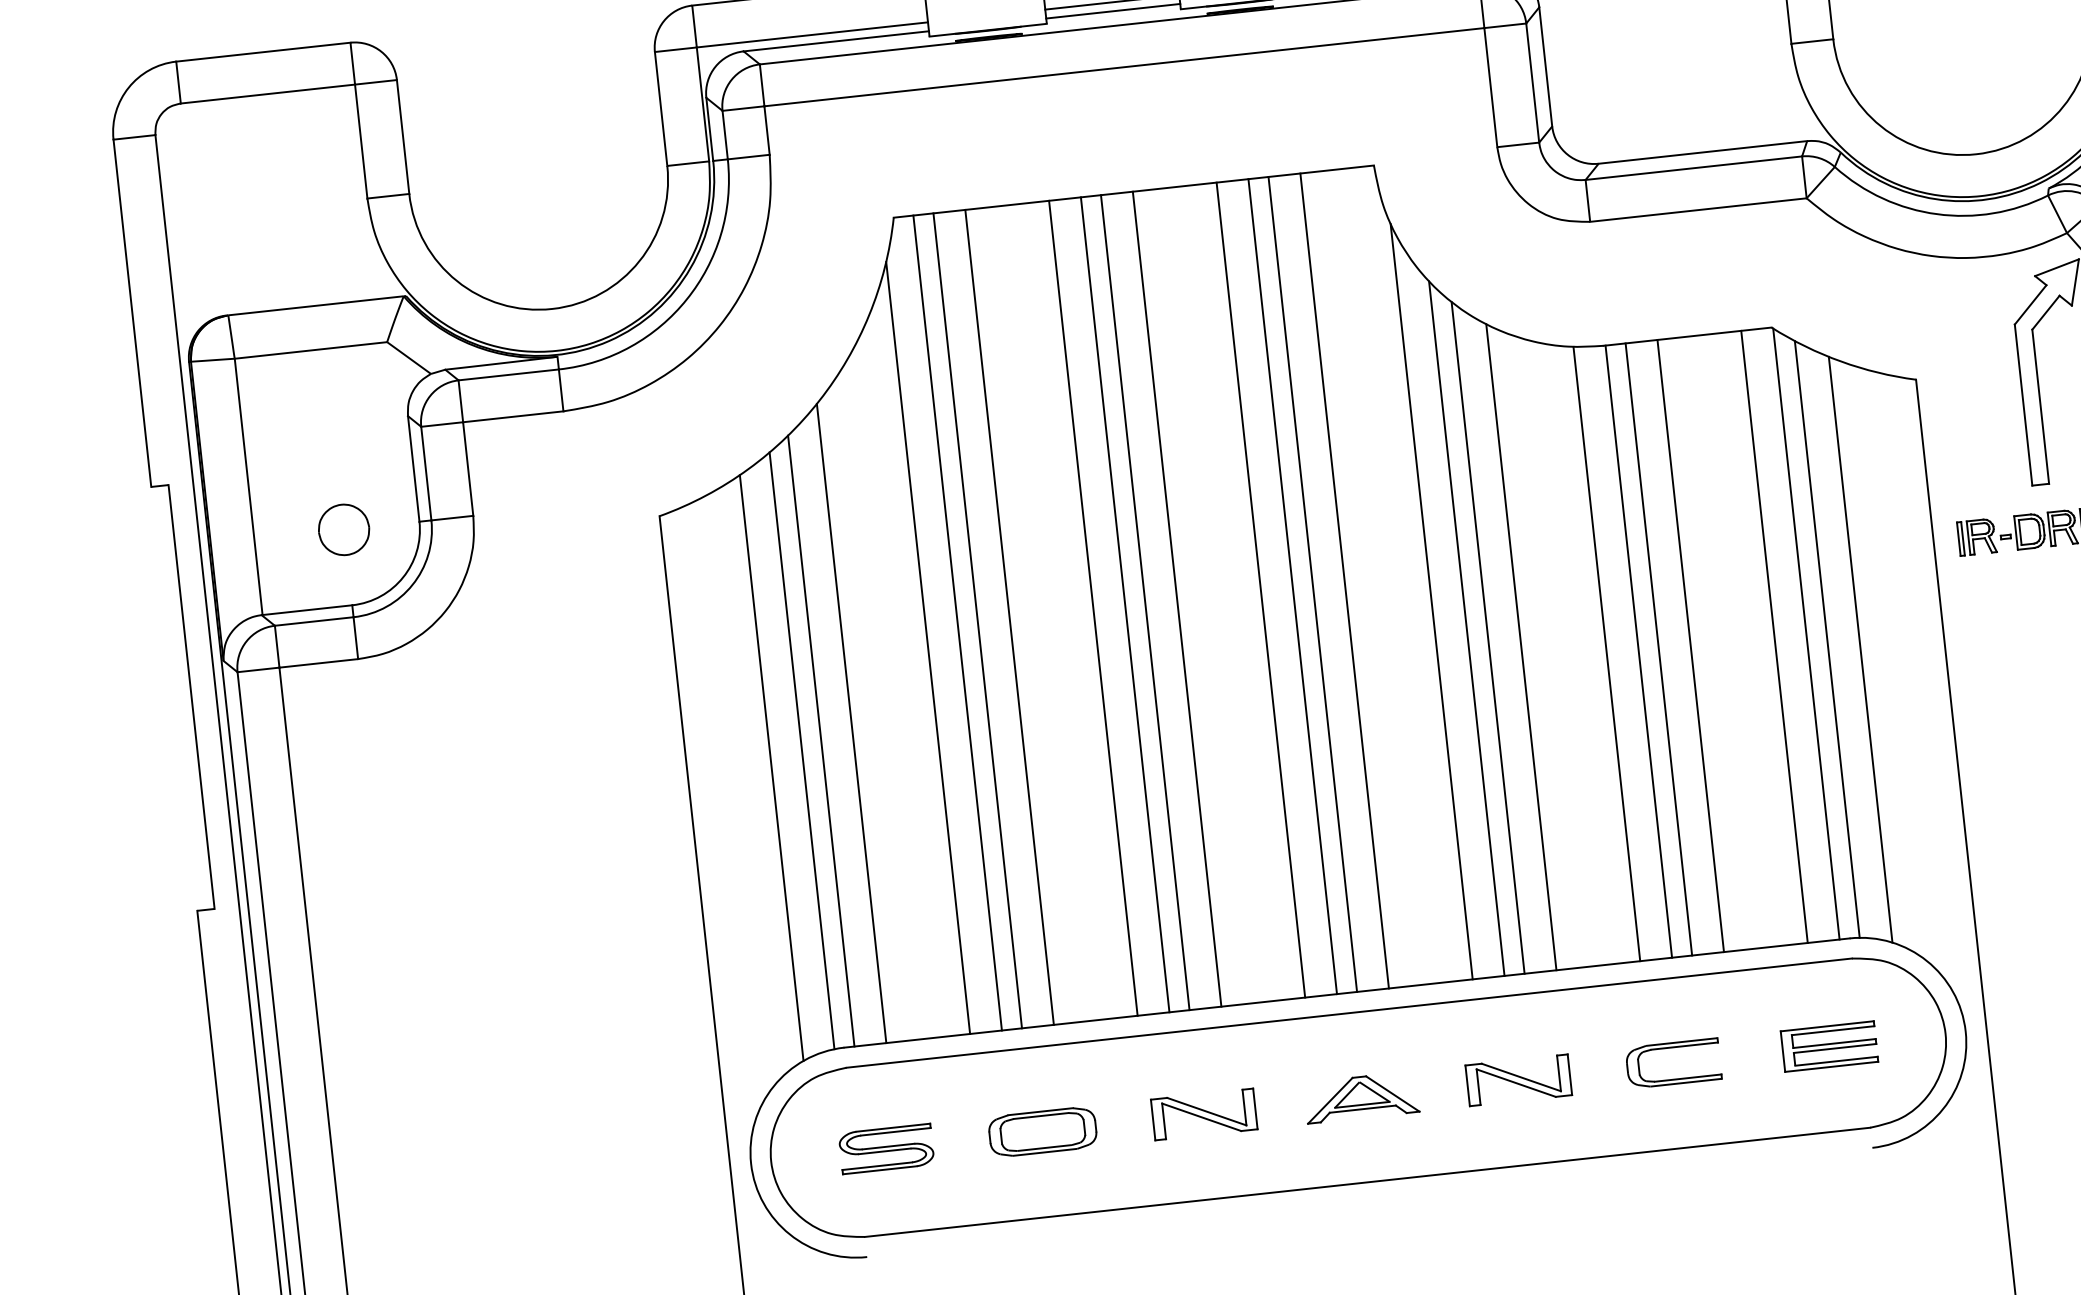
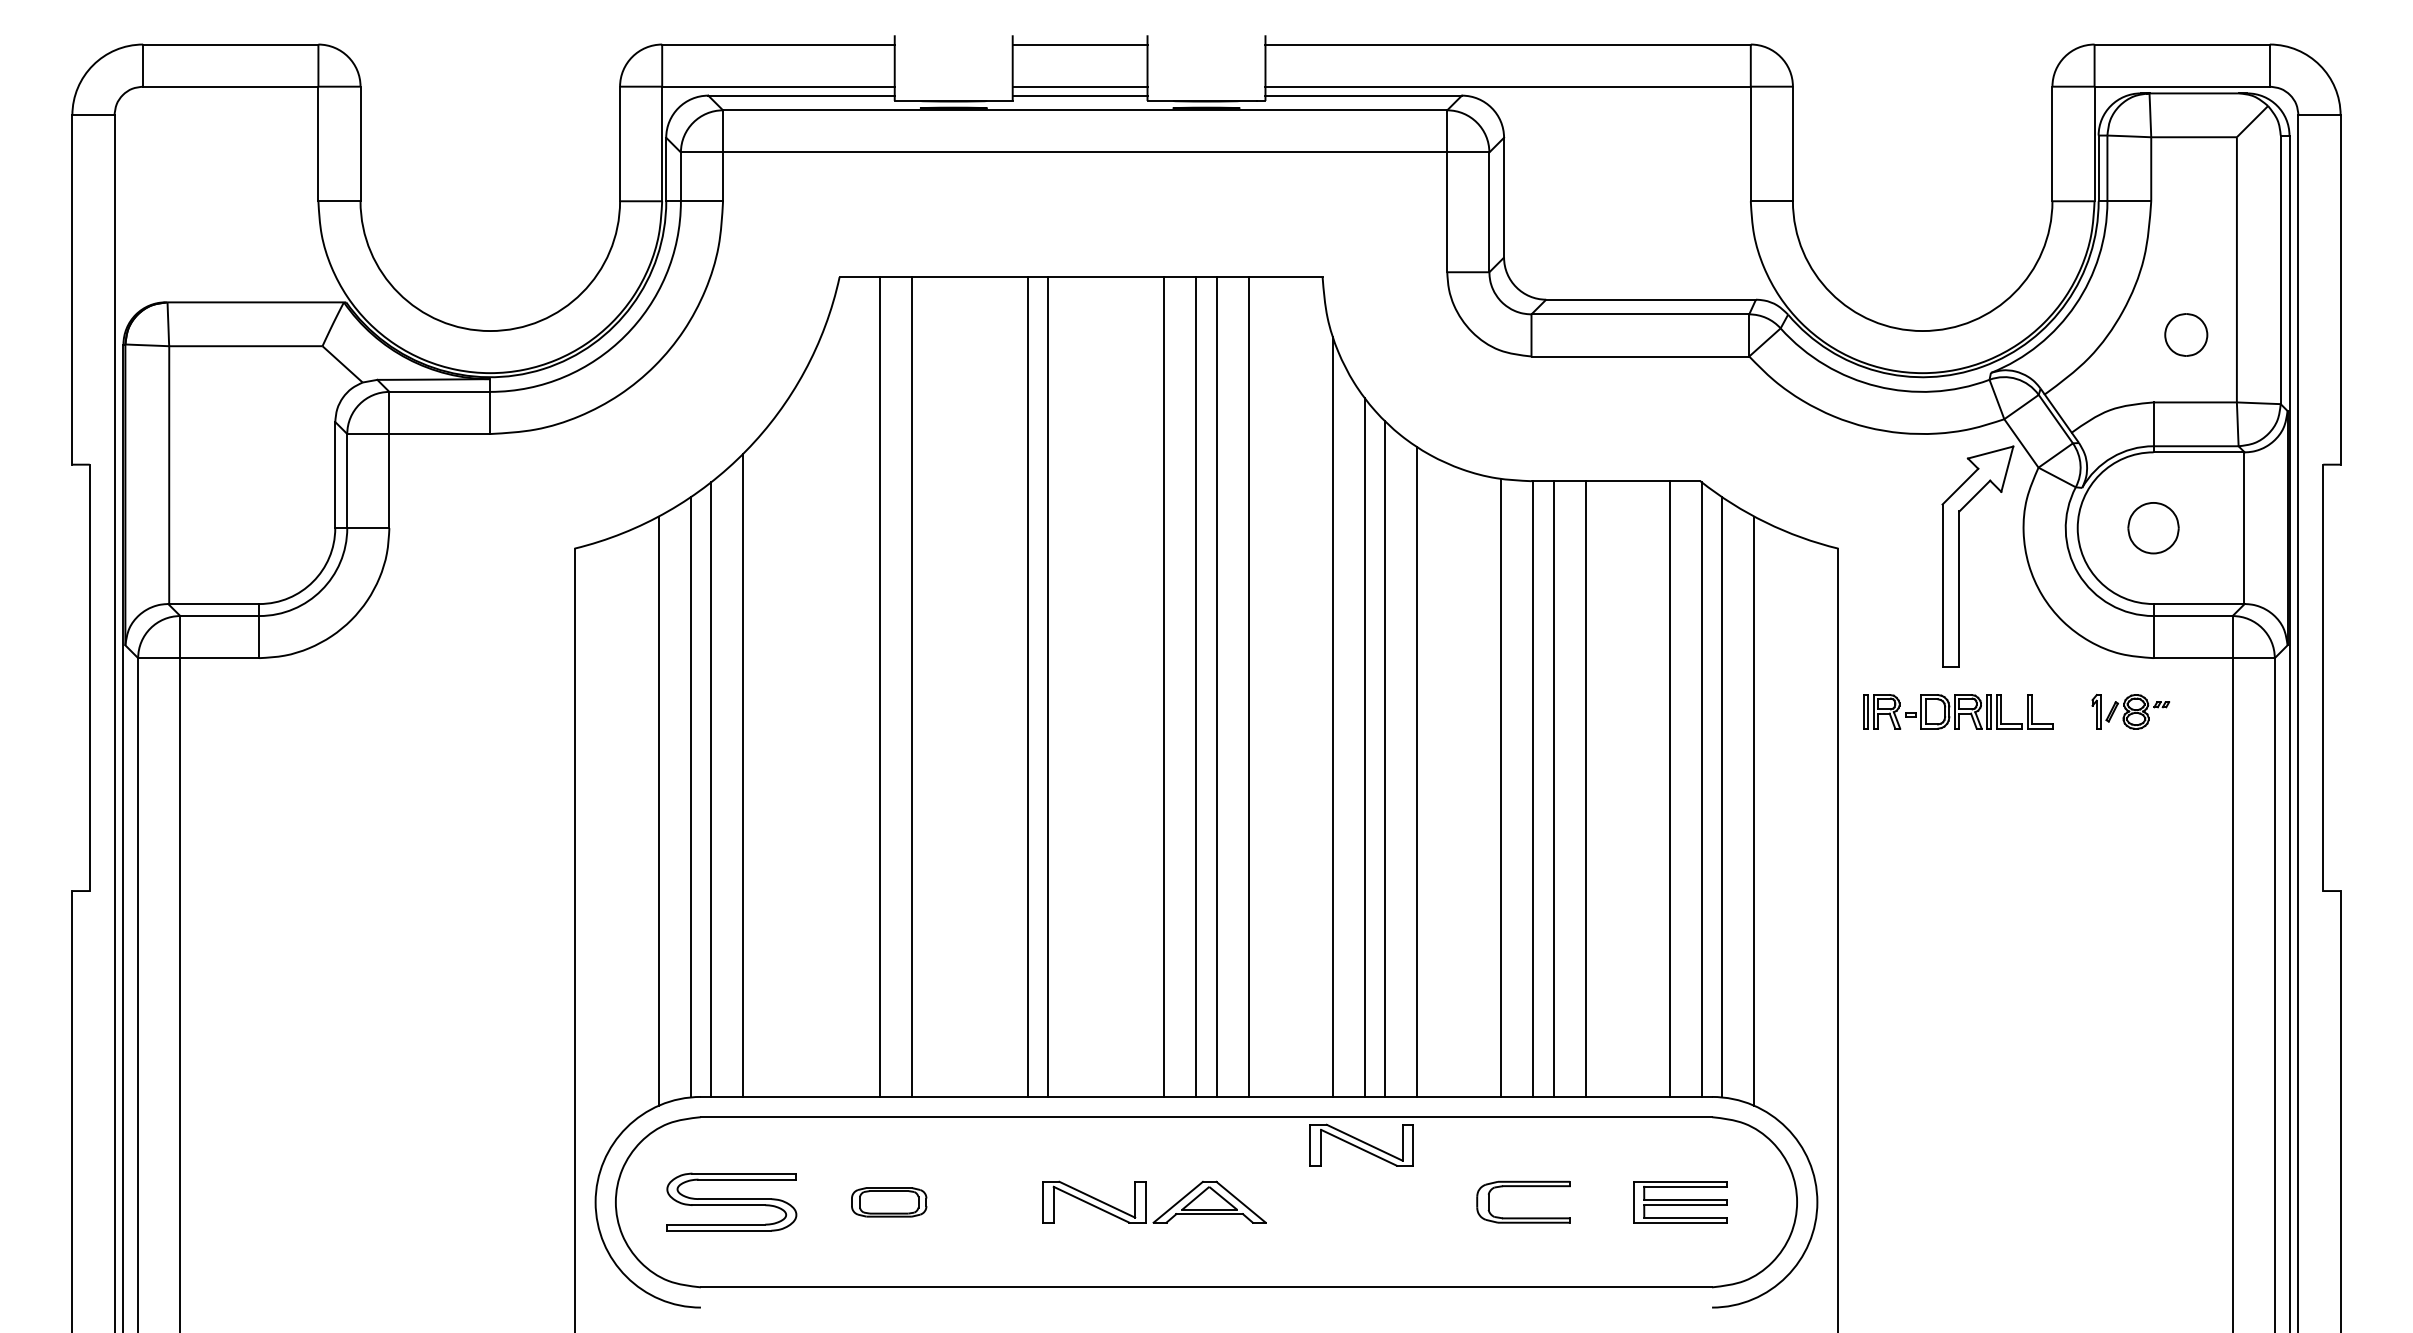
part: (344, 530) -> (259, 528), removed
line: (1177, 598) -> (1080, 686), removed
line: (1092, 607) -> (995, 686), removed
line: (957, 622) -> (859, 686), removed
line: (928, 647) -> (827, 708), removed
part: (1518, 1079) -> (1361, 1144), moved
part: (1204, 1113) -> (1094, 1201), moved
part: (1043, 1132) -> (889, 1202), size x0.7
part: (886, 1149) -> (731, 1202), size x1.4

